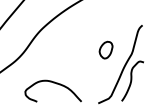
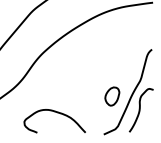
part: (106, 50) -> (112, 96), moved

